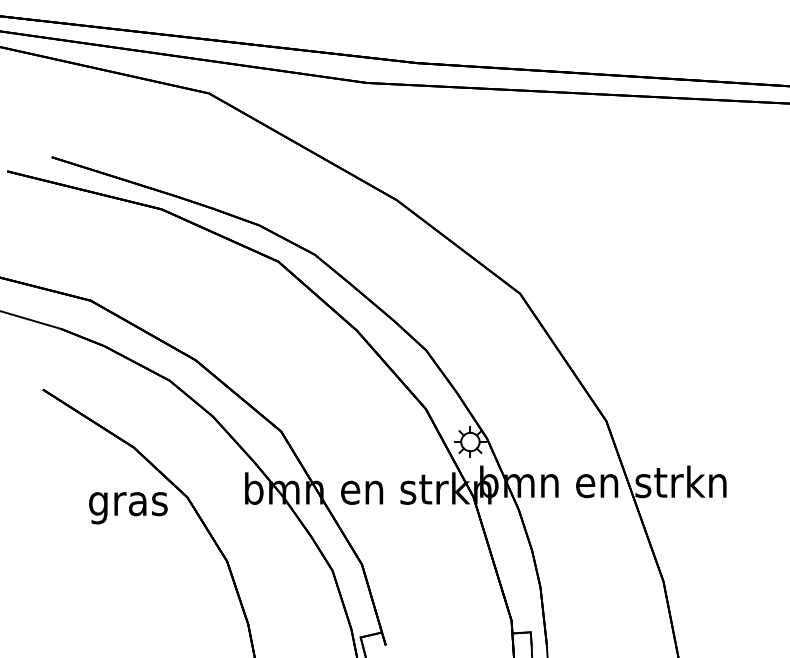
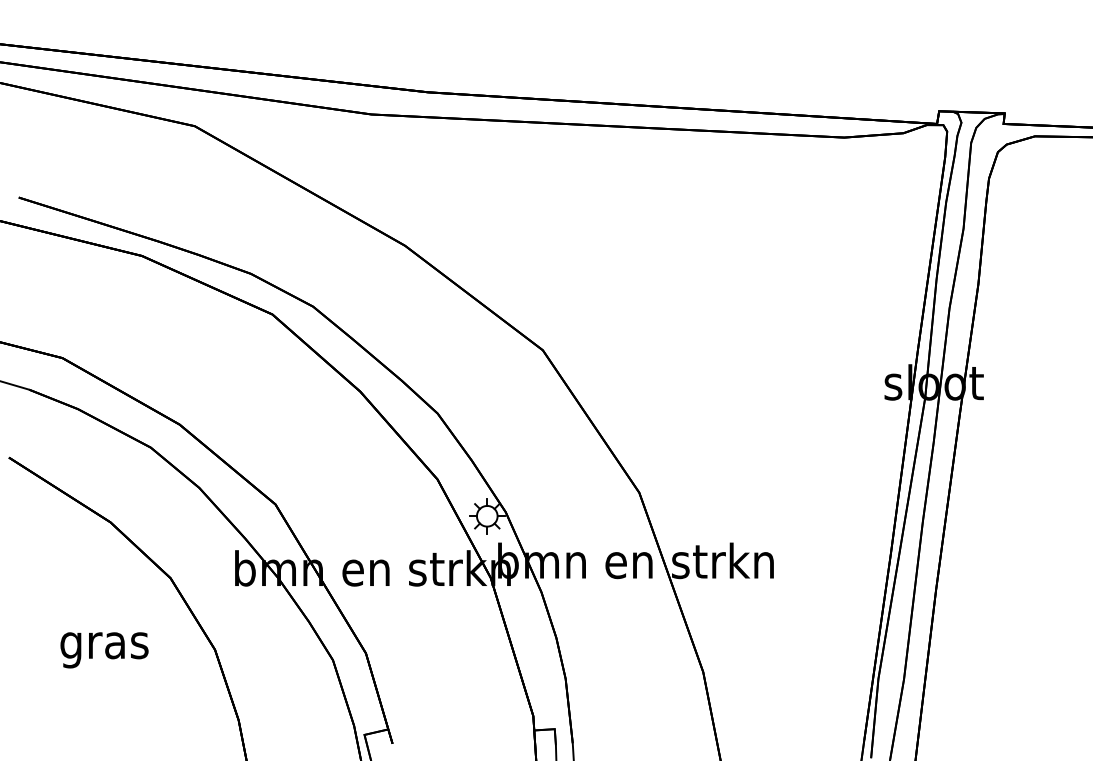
text: (128, 508) -> (104, 650), moved

